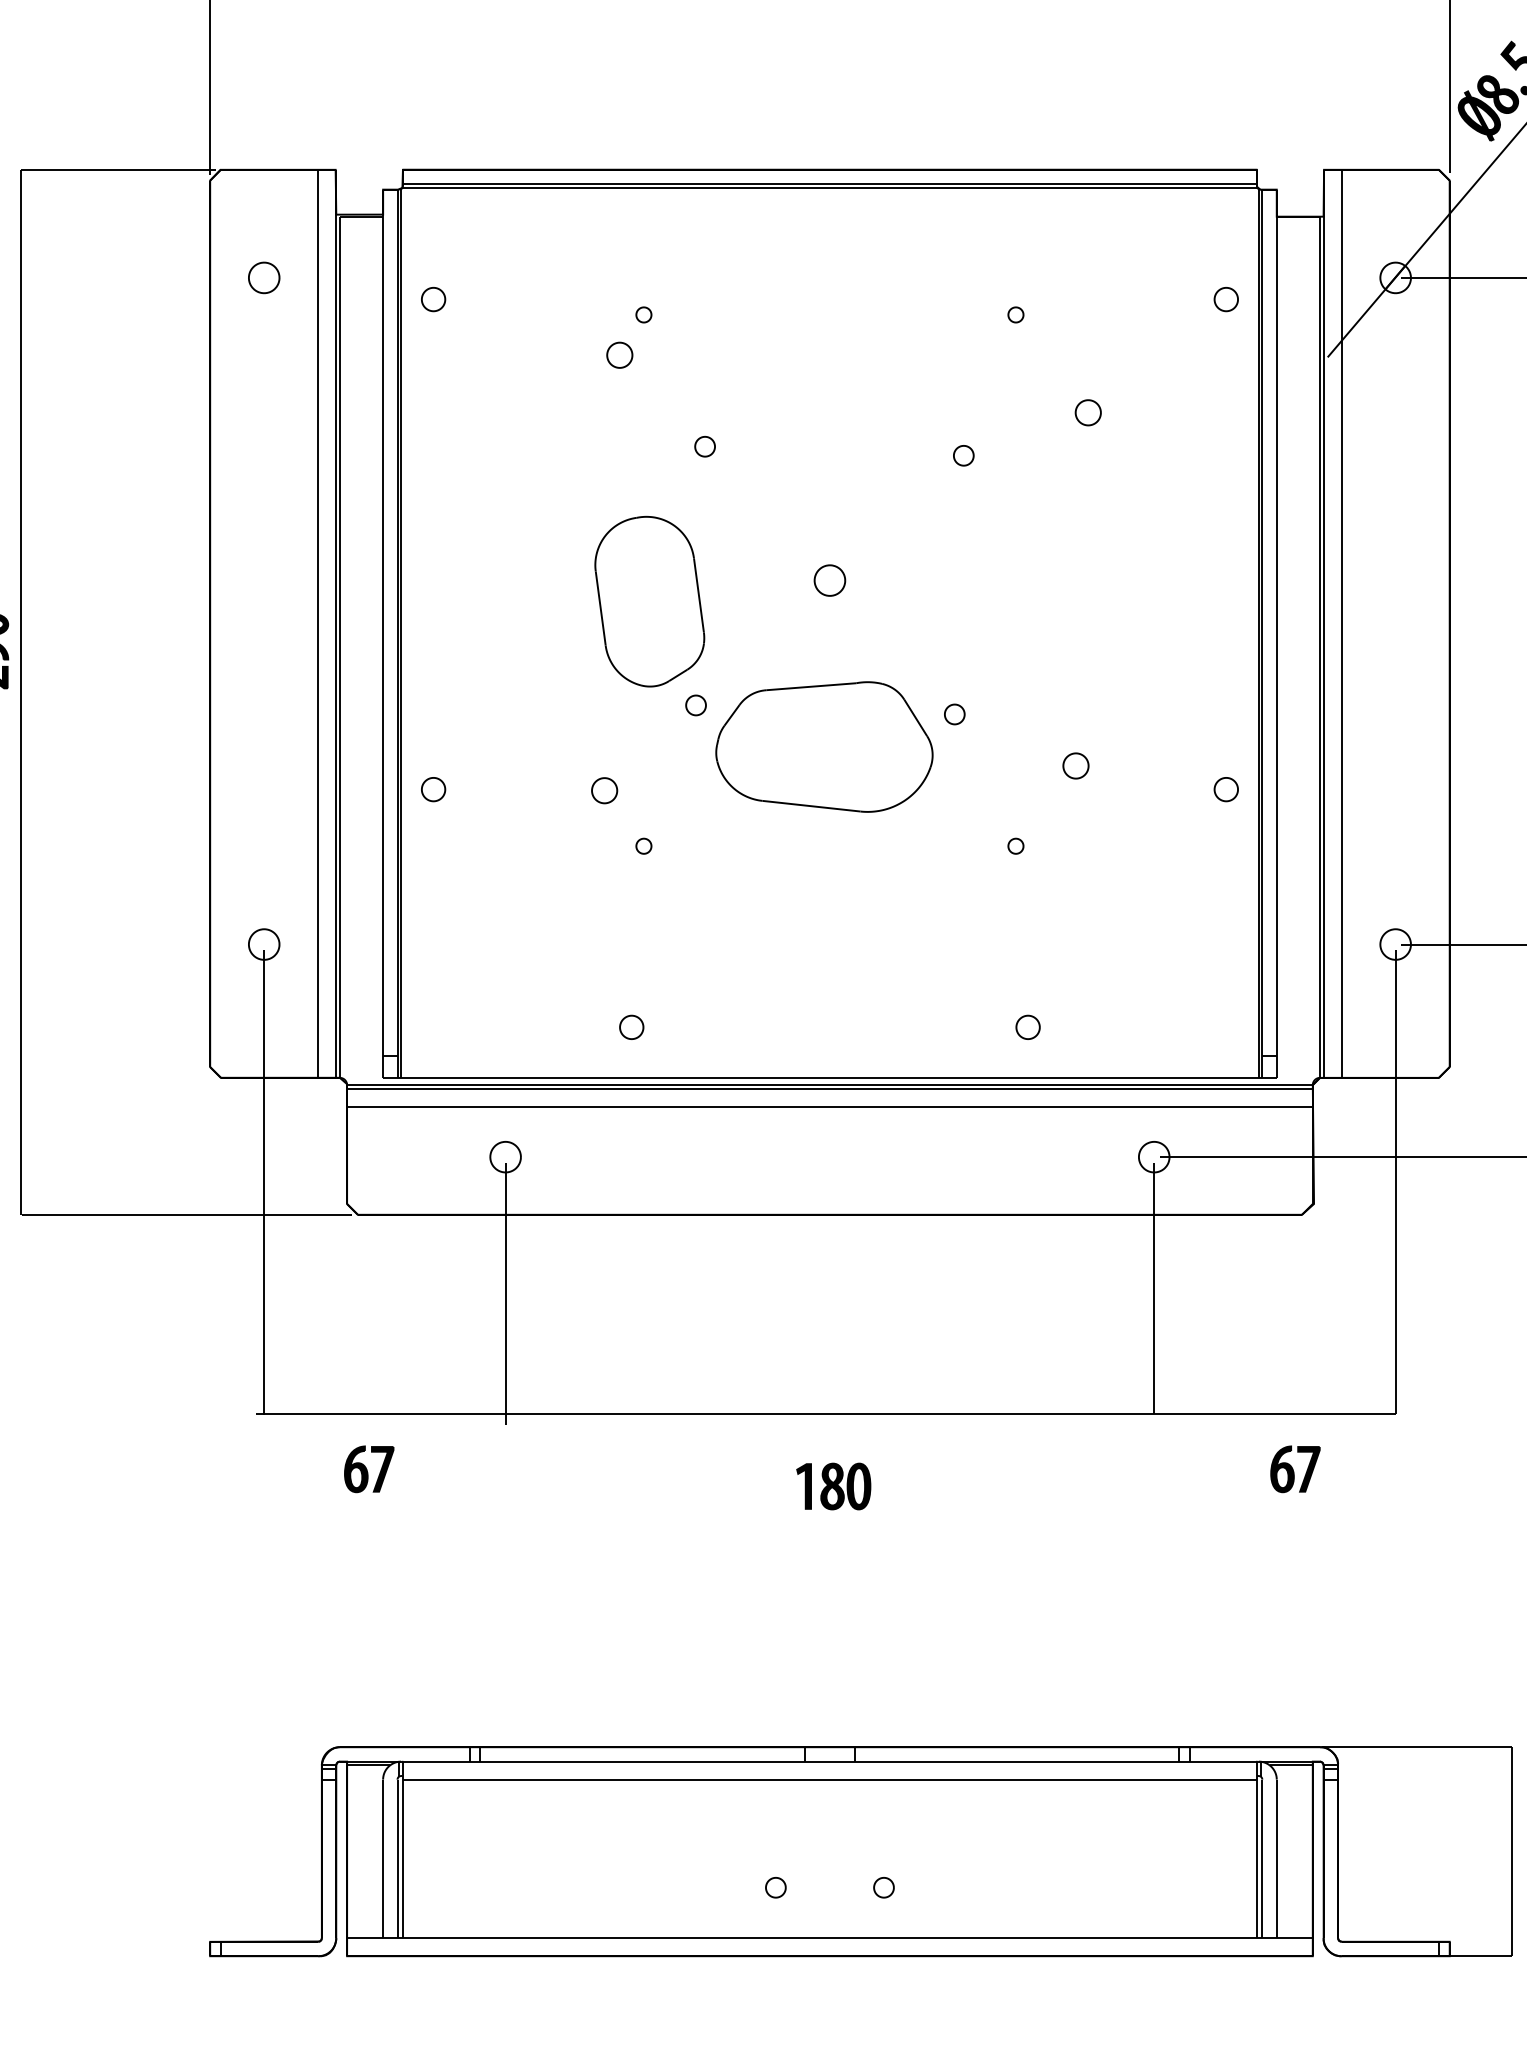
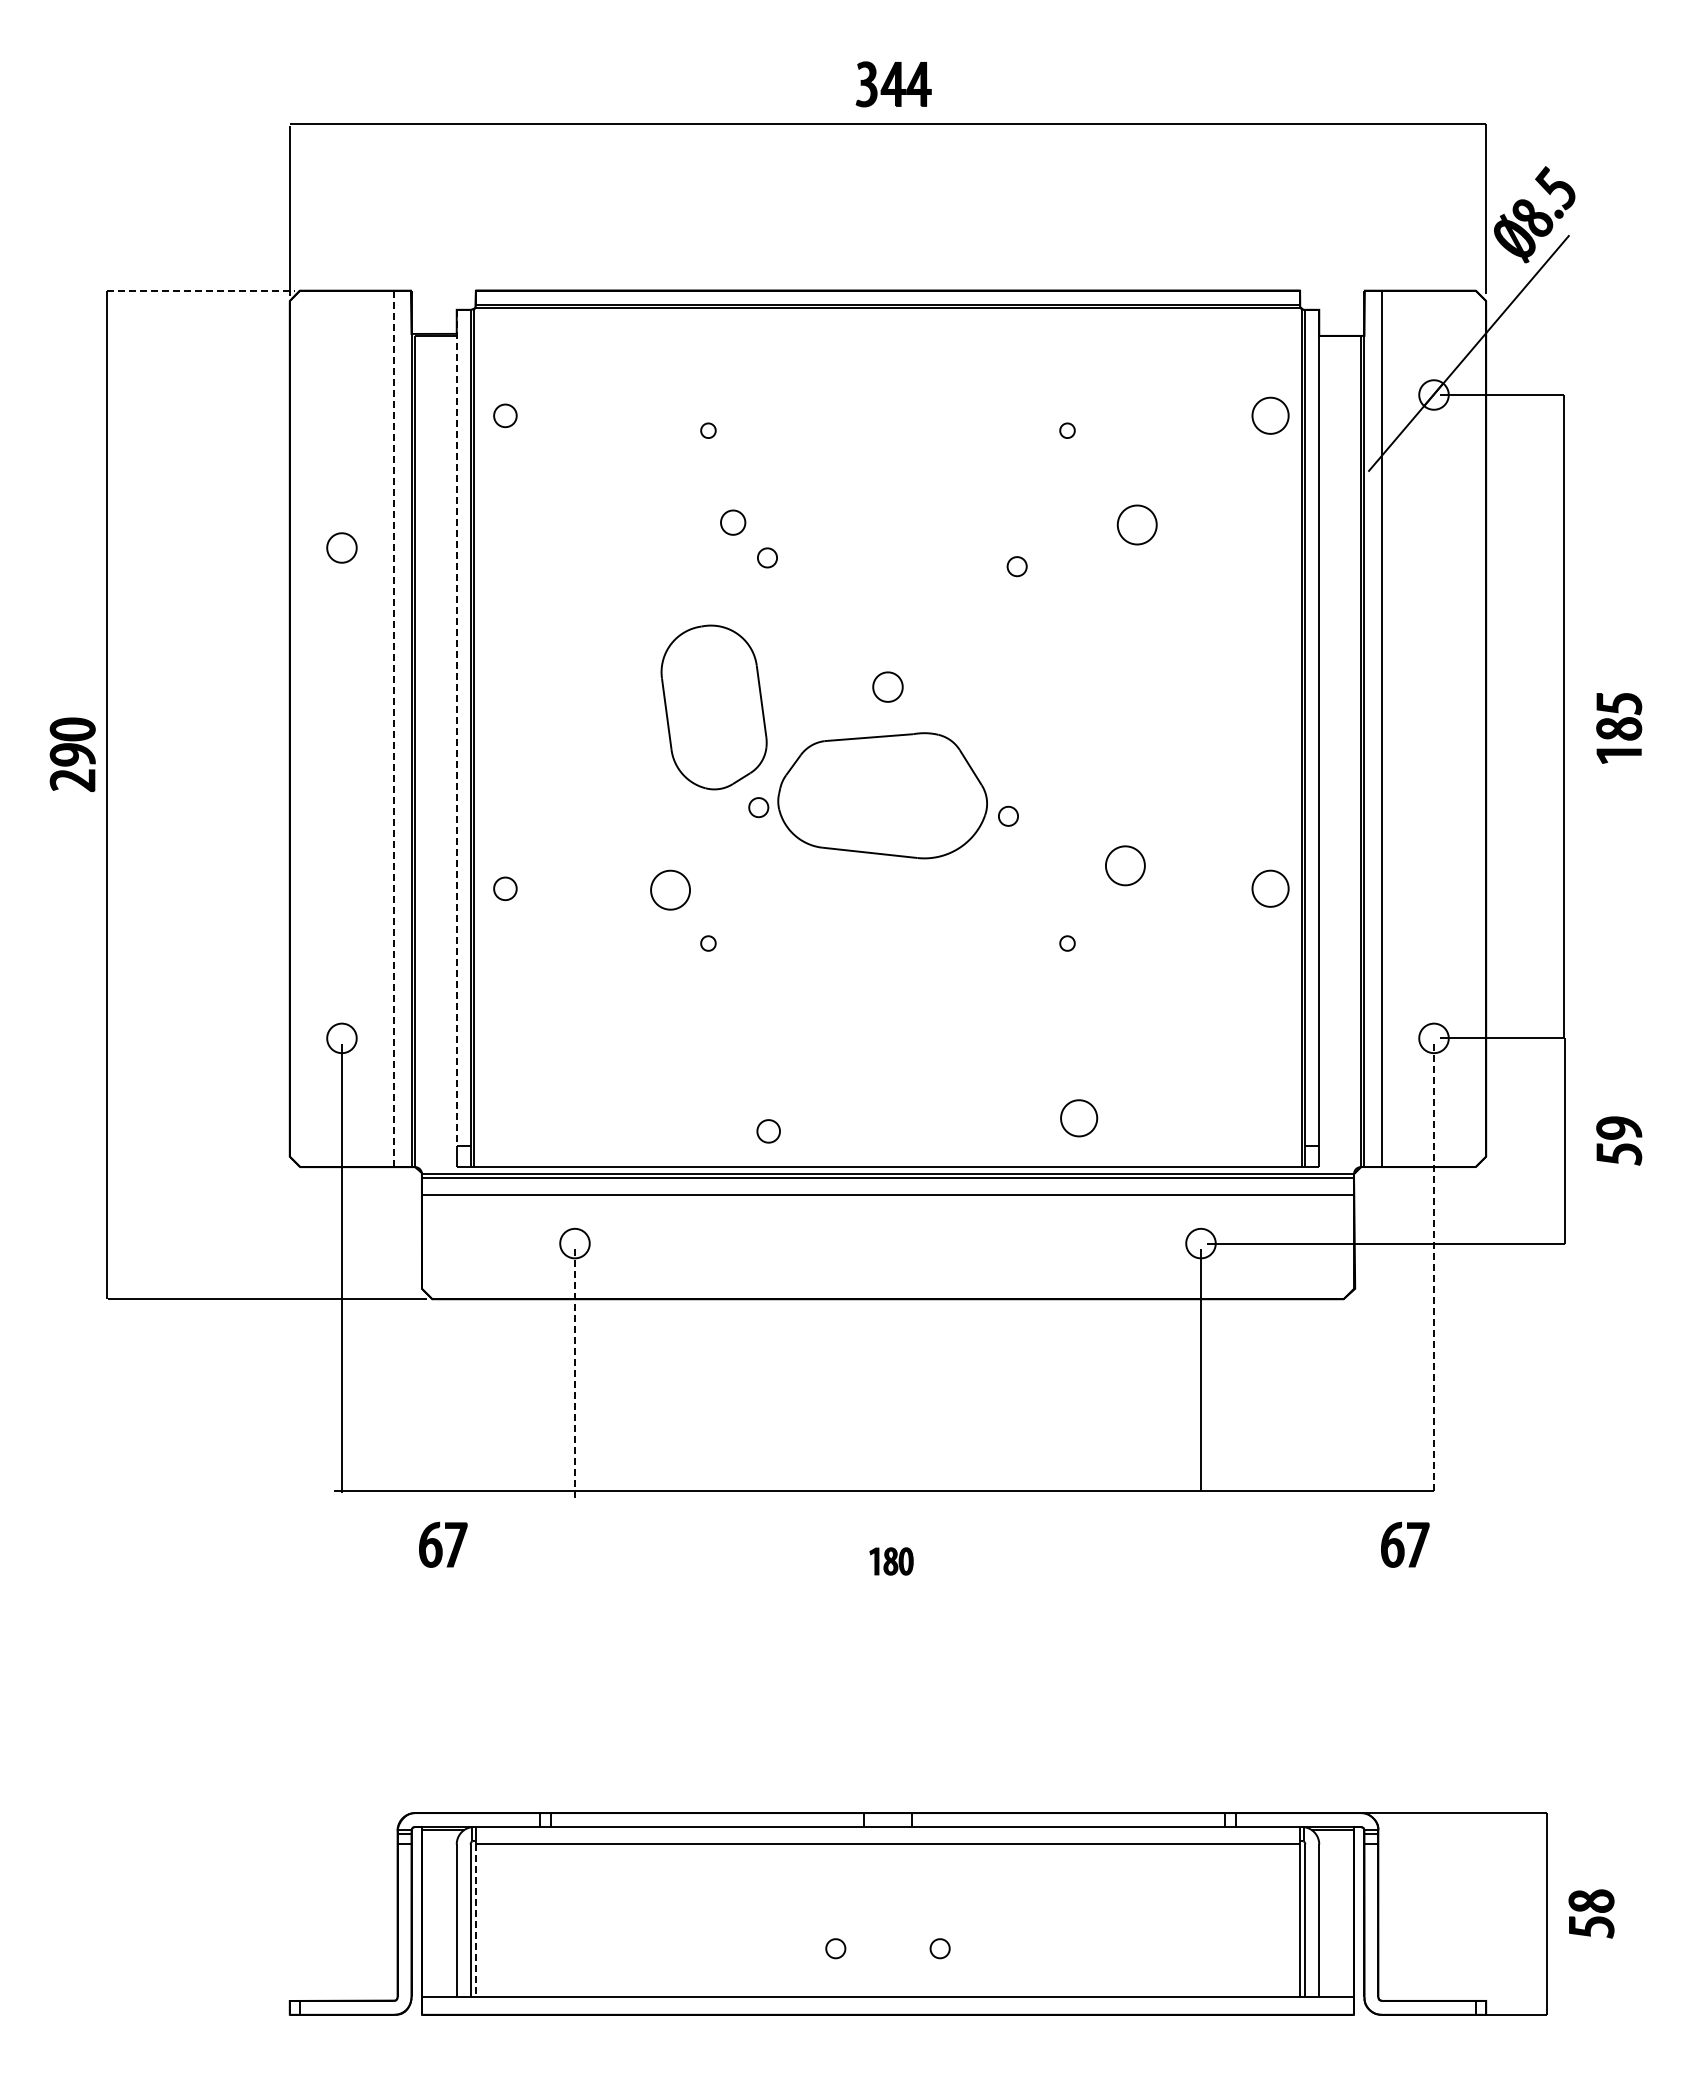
line: (118, 169) -> (201, 290), solid -> dashed
part: (263, 277) -> (341, 547), moved
part: (1226, 299) -> (1270, 415), size x1.6
part: (620, 355) -> (733, 522), moved
part: (1088, 413) -> (1137, 525), size x1.6
line: (318, 623) -> (394, 728), solid -> dashed
line: (382, 623) -> (456, 728), solid -> dashed
part: (824, 746) -> (882, 795), moved
part: (1076, 766) -> (1125, 866), size x1.6
part: (1226, 789) -> (1270, 888), size x1.6
part: (604, 790) -> (670, 889), size x1.6
part: (631, 1027) -> (768, 1131), moved
part: (1028, 1027) -> (1079, 1118), size x1.6
line: (1396, 1181) -> (1434, 1267), solid -> dashed
line: (505, 1293) -> (574, 1375), solid -> dashed
part: (1295, 1468) -> (1405, 1544), moved
part: (833, 1486) -> (891, 1561), size x0.6
line: (402, 1858) -> (475, 1920), solid -> dashed

